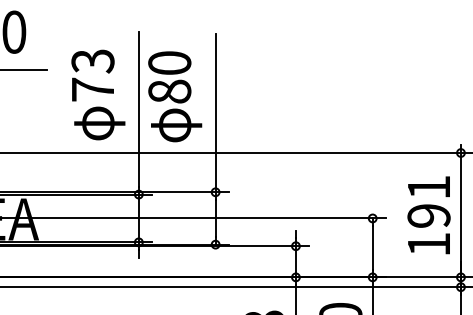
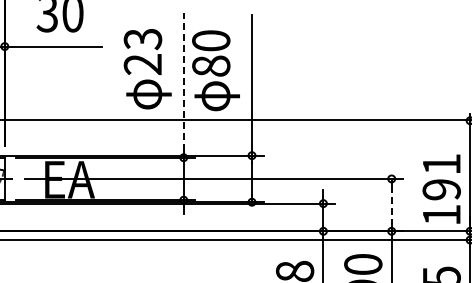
text: (92, 89) -> (142, 64), 73 -> 23
line: (138, 109) -> (183, 82), solid -> dashed
text: (428, 214) -> (441, 188), moved
line: (372, 248) -> (391, 205), solid -> dashed

